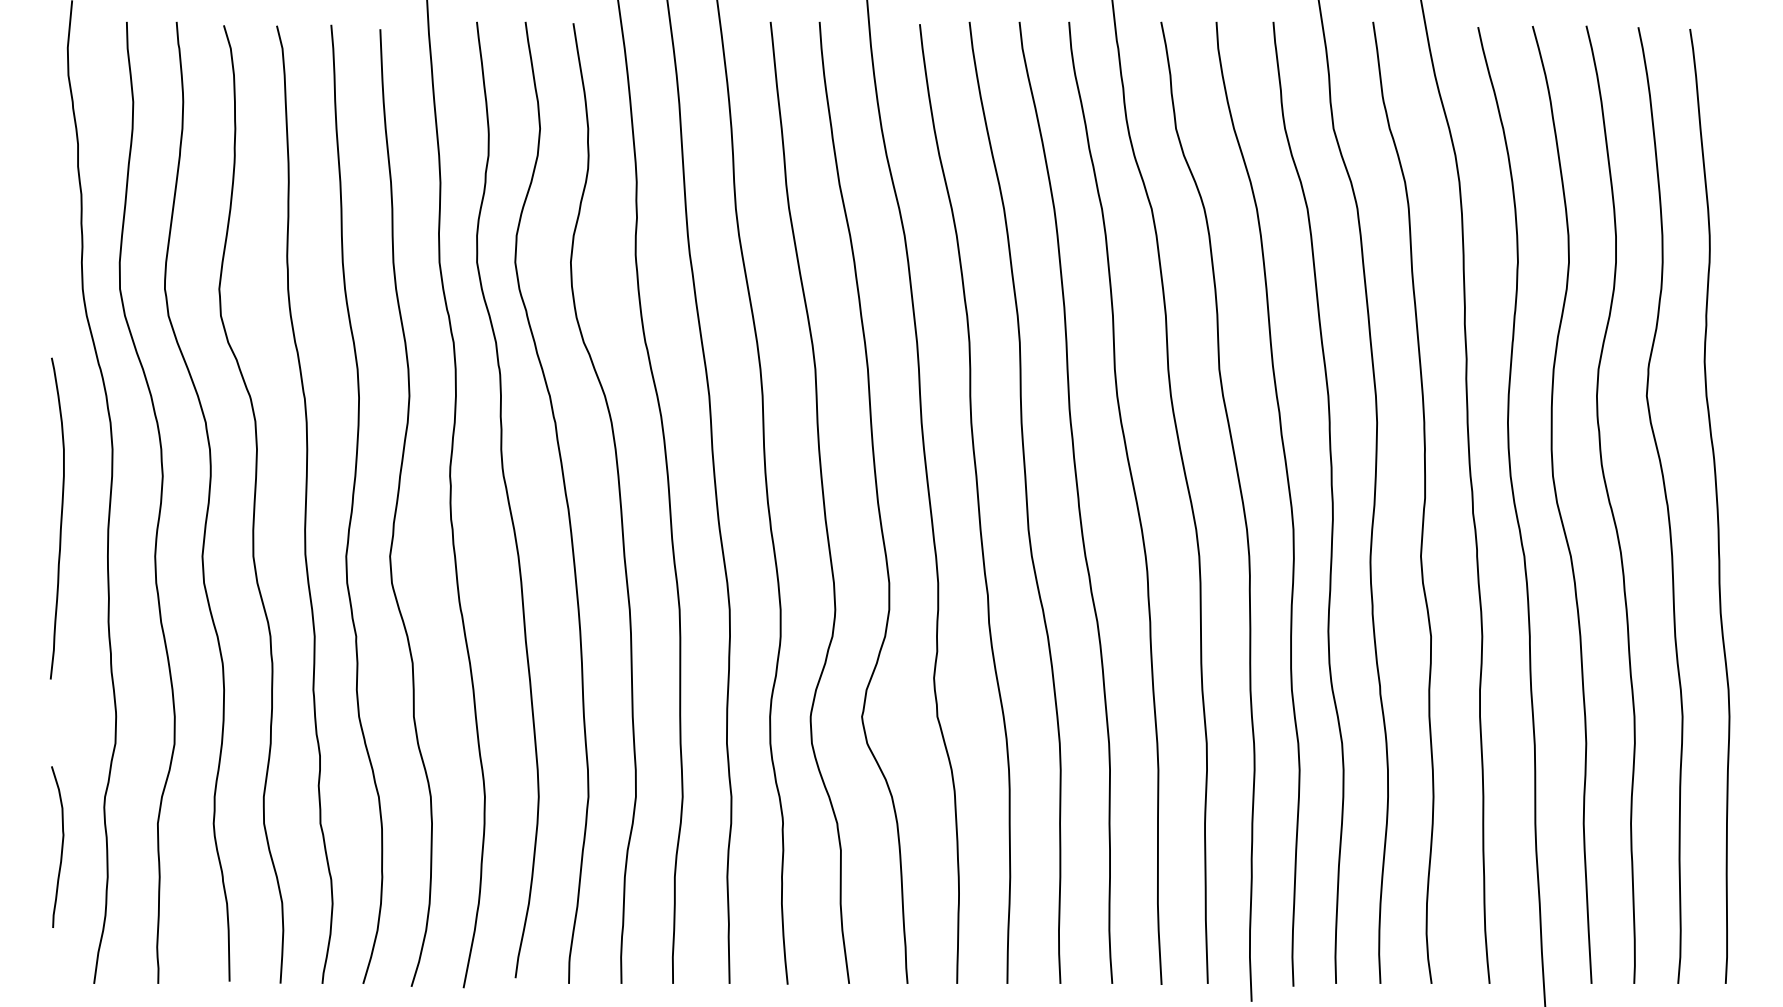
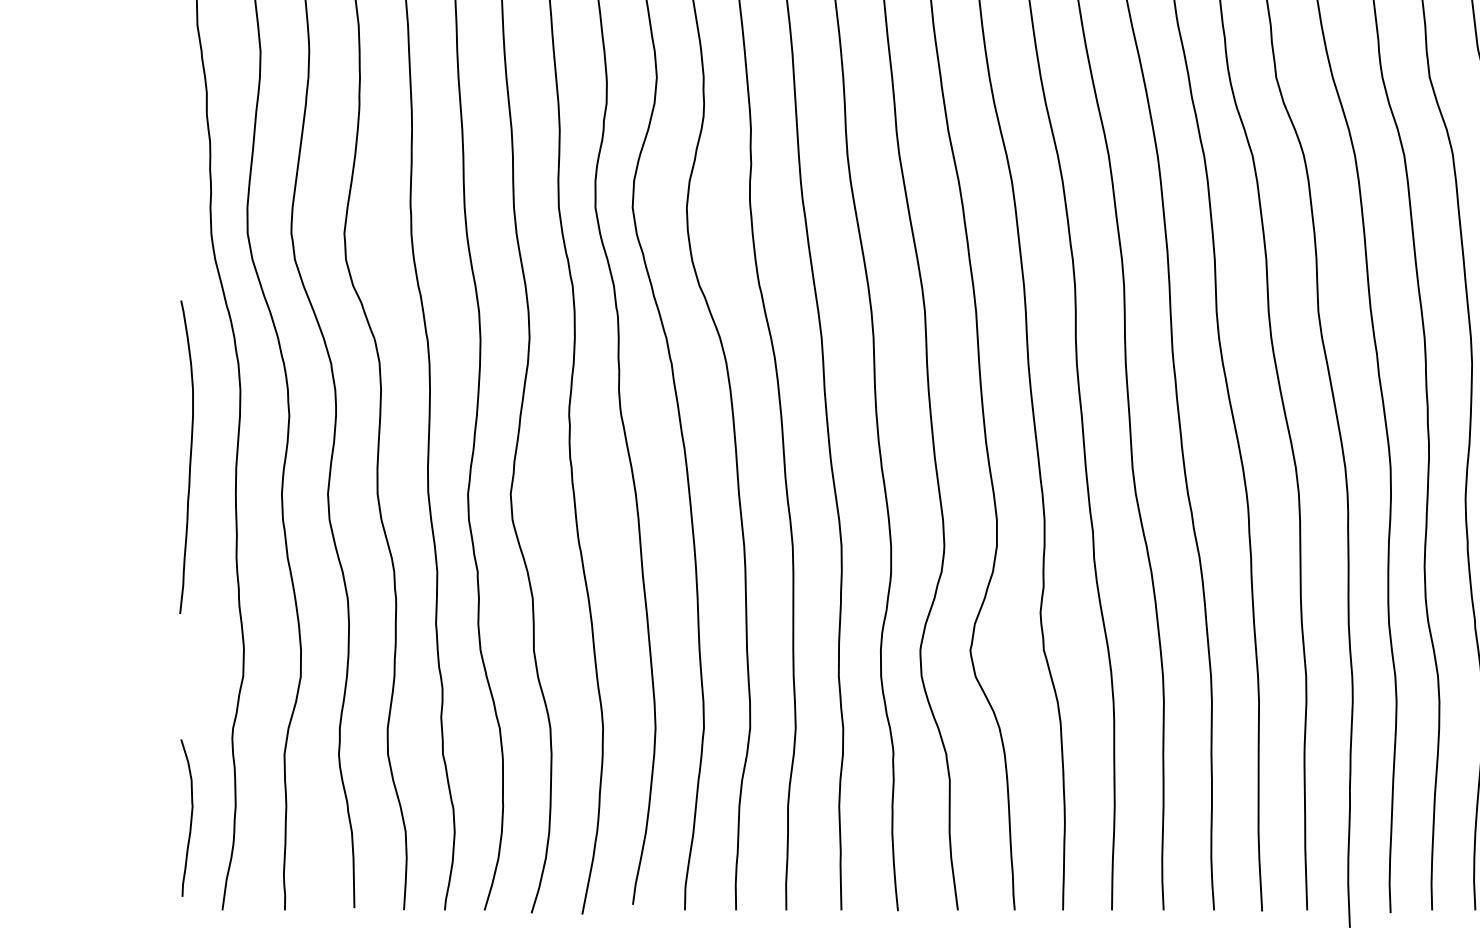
curve: (61, 846) -> (190, 817), moved

